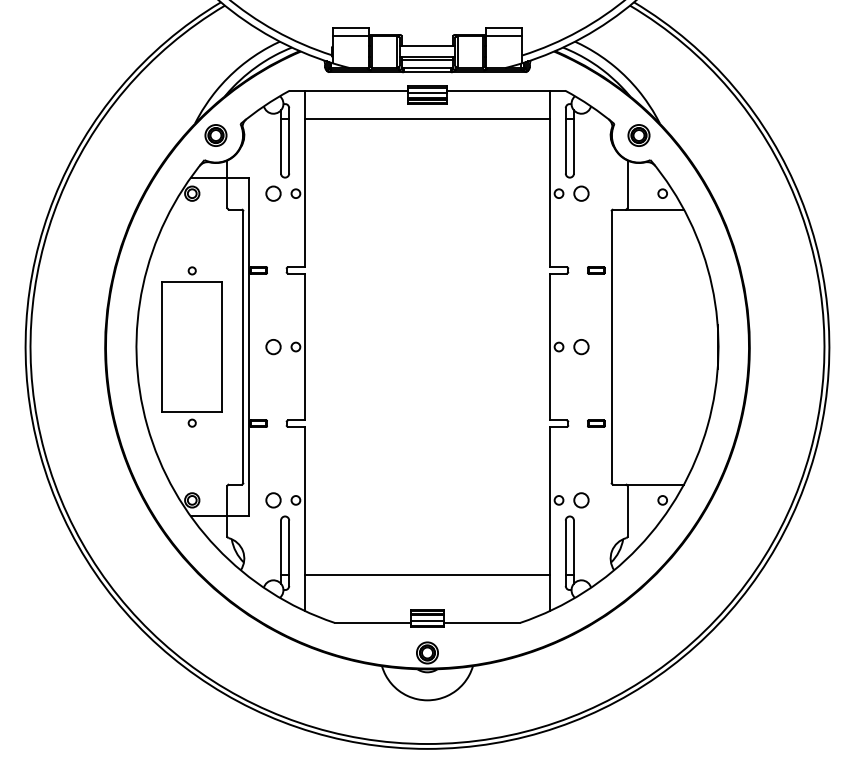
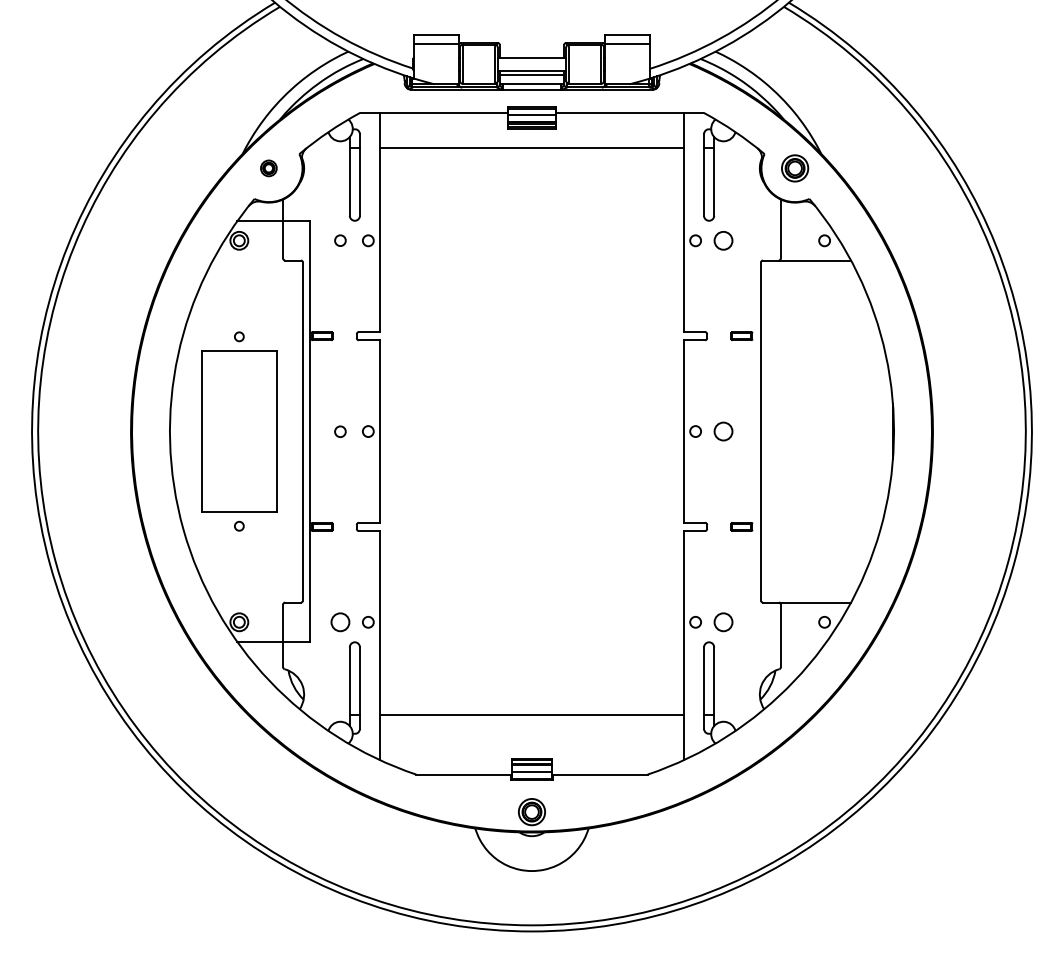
part: (215, 135) -> (268, 168), size x0.6
circle: (273, 193) -> (340, 240), size x0.6
circle: (273, 347) -> (340, 432), size x0.6

